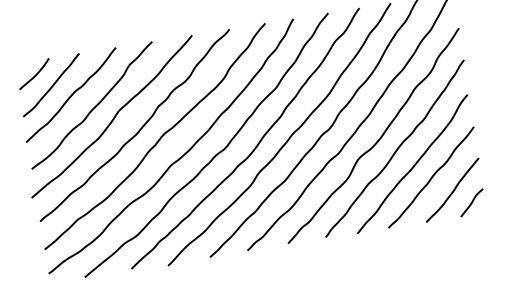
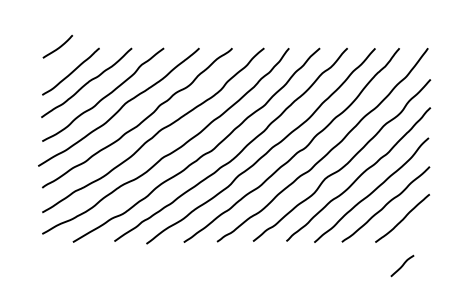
curve: (34, 75) -> (57, 47), moved
curve: (471, 202) -> (402, 265), moved

